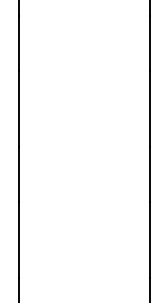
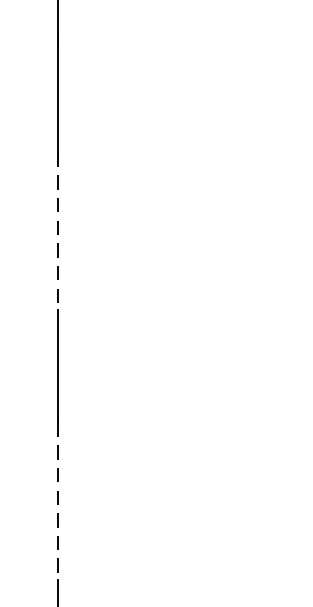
line: (19, 109) -> (58, 232), solid -> dashed
line: (19, 240) -> (58, 501), solid -> dashed

